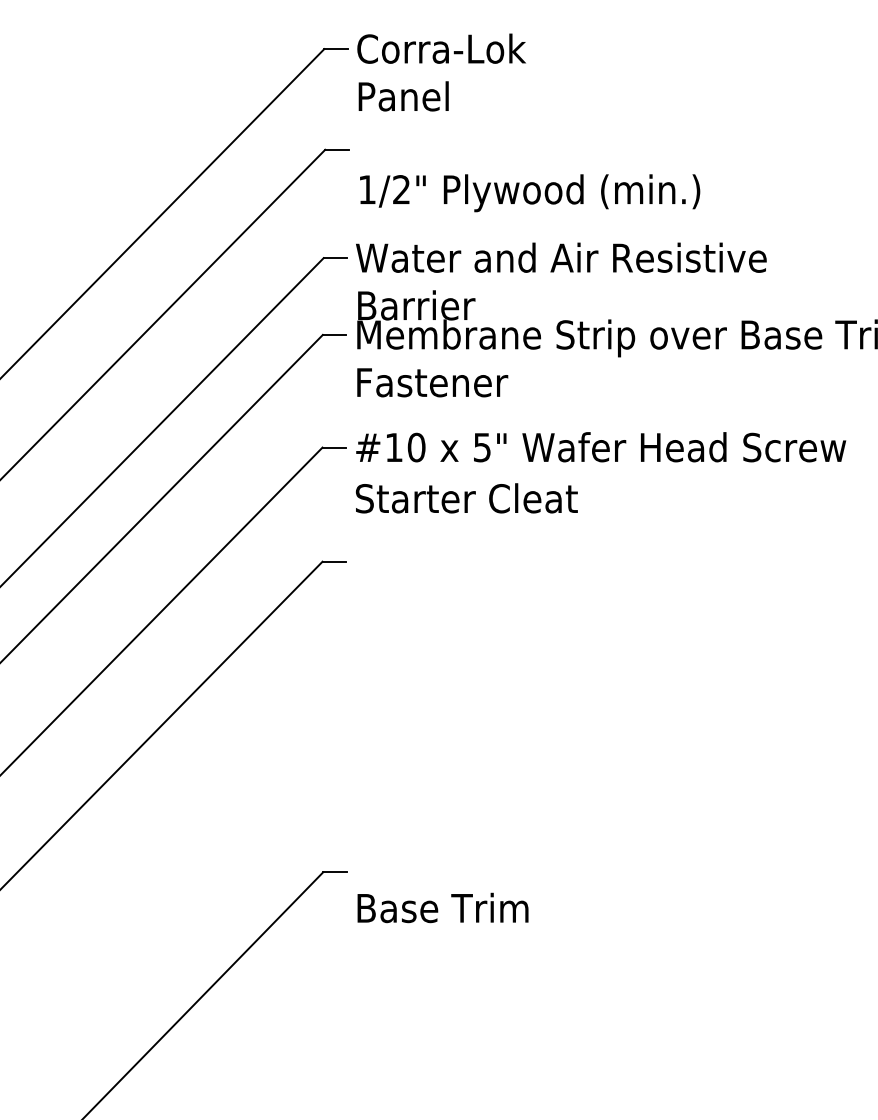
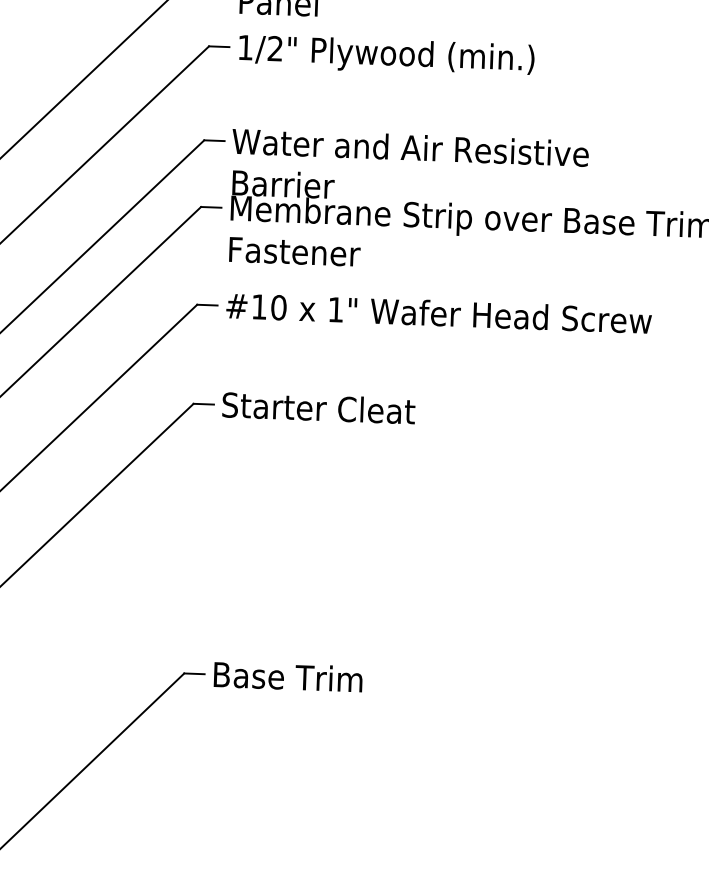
text: (530, 193) -> (387, 56), moved
text: (482, 447) -> (336, 309), 5" -> 1"
text: (466, 498) -> (318, 408), moved
text: (442, 907) -> (287, 676), moved

